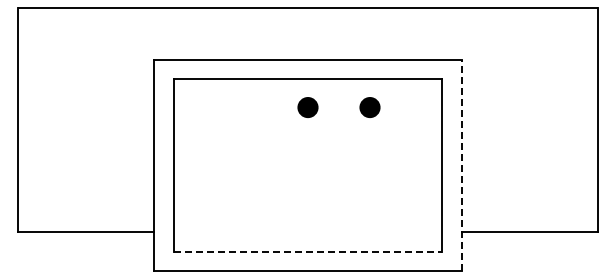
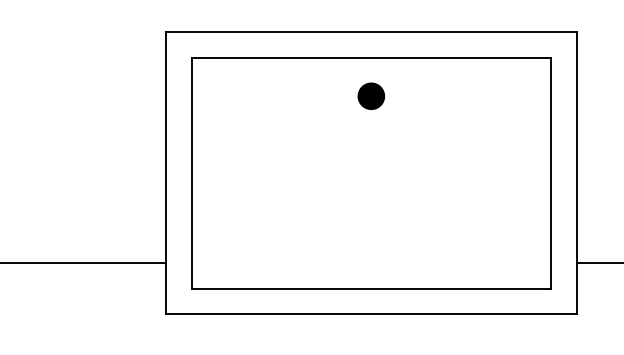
part: (369, 107) -> (453, 96), removed
line: (461, 165) -> (576, 173), dashed -> solid
line: (308, 251) -> (372, 288), dashed -> solid

